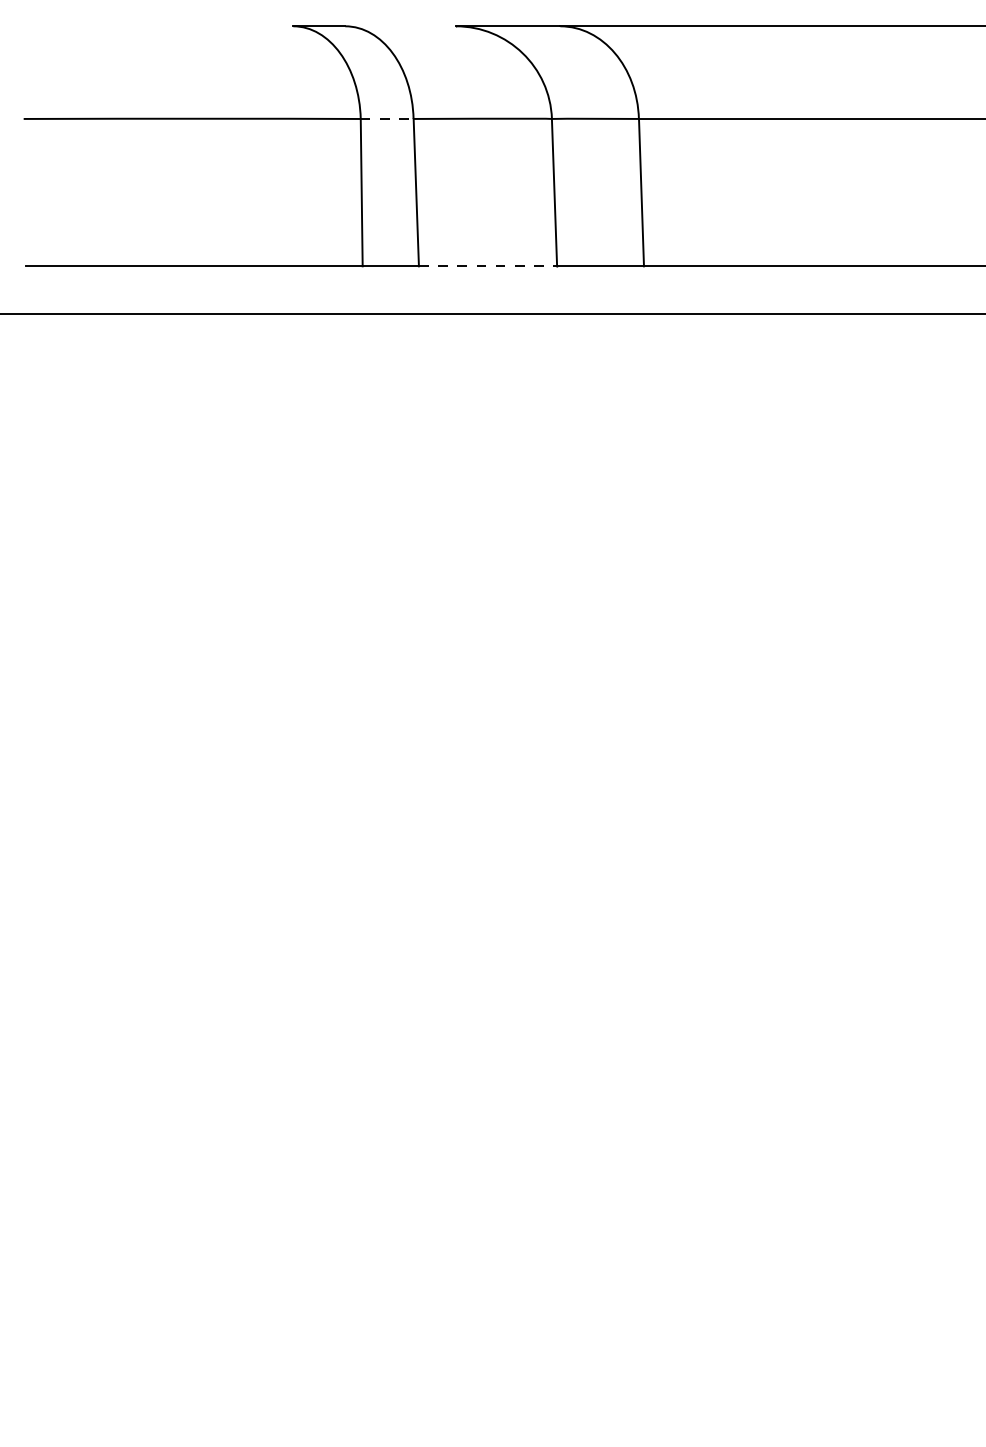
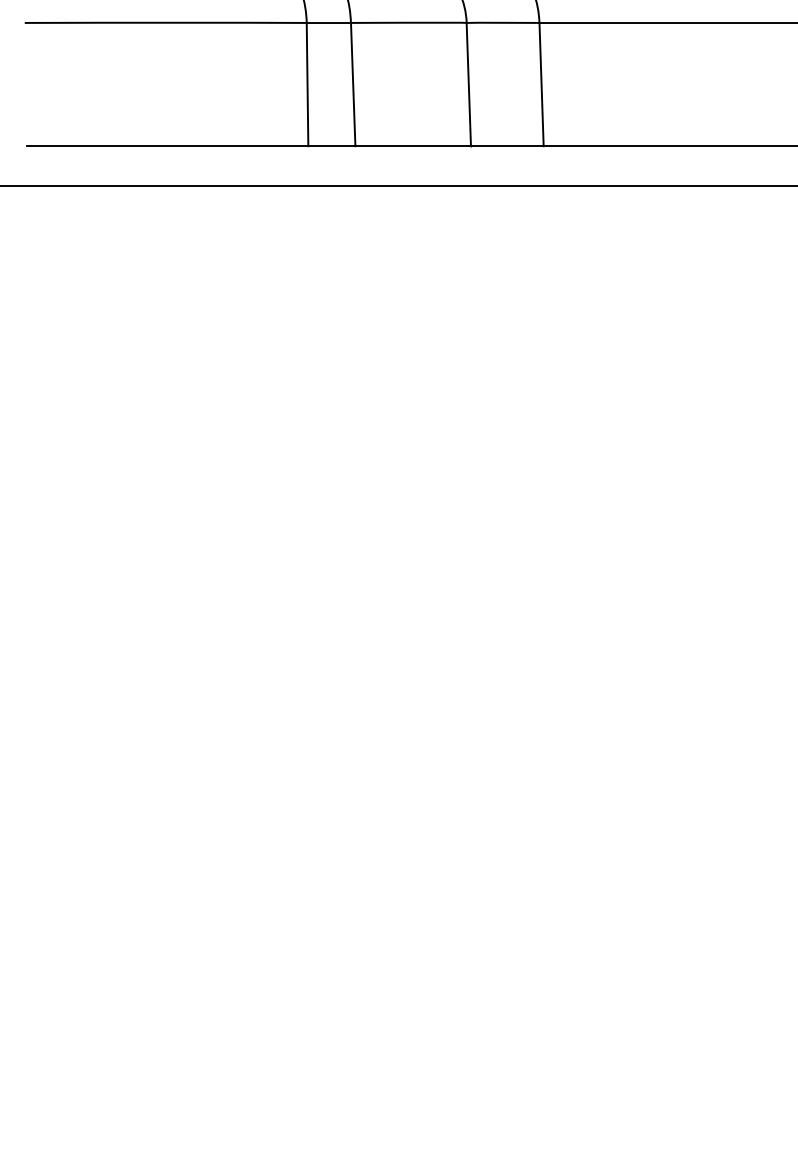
line: (387, 118) -> (329, 22), dashed -> solid
line: (488, 266) -> (413, 146), dashed -> solid

